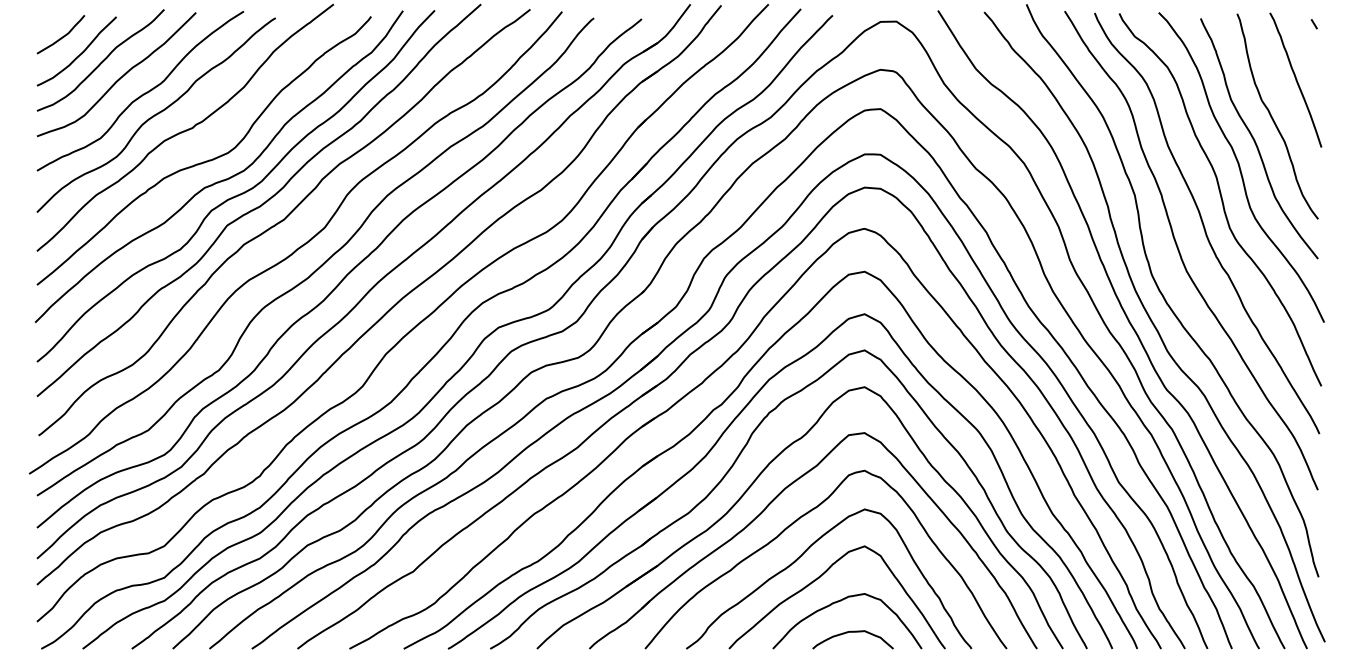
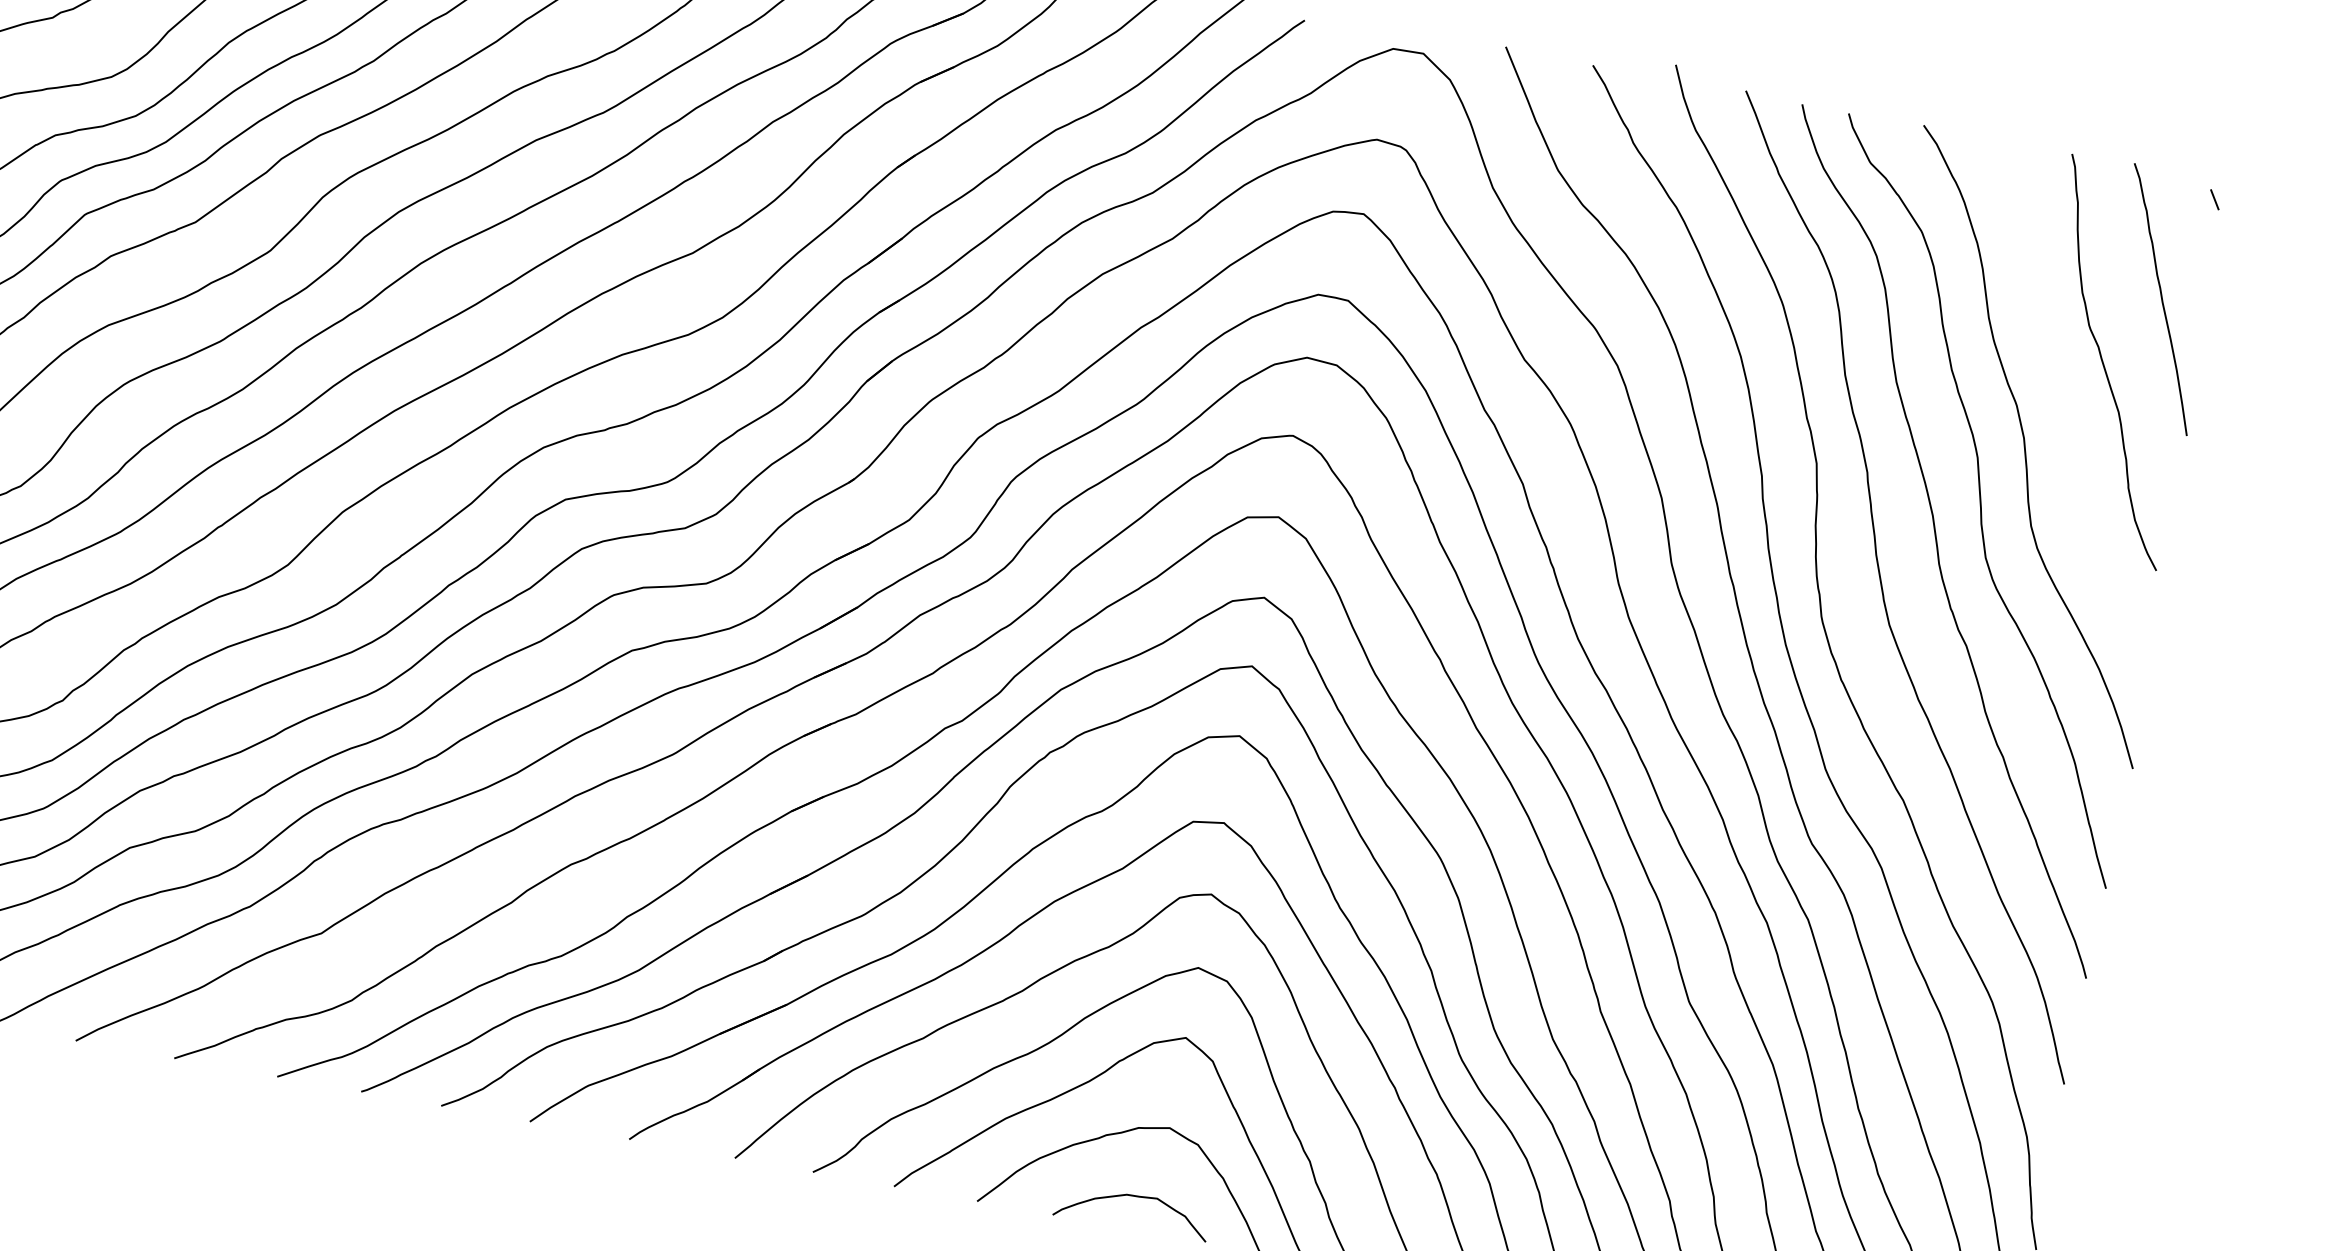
curve: (1255, 140) -> (2063, 400), removed

